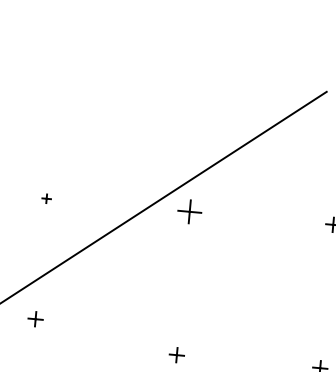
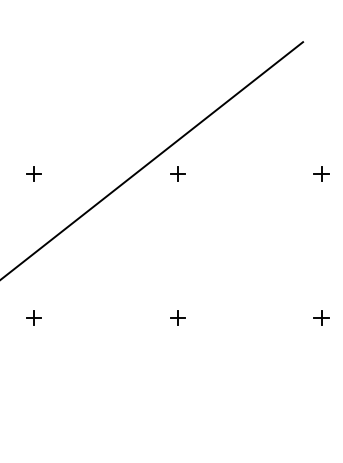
part: (46, 198) -> (33, 173), size x1.67
part: (189, 211) -> (177, 173), size x0.62
part: (35, 318) -> (33, 317), moved

